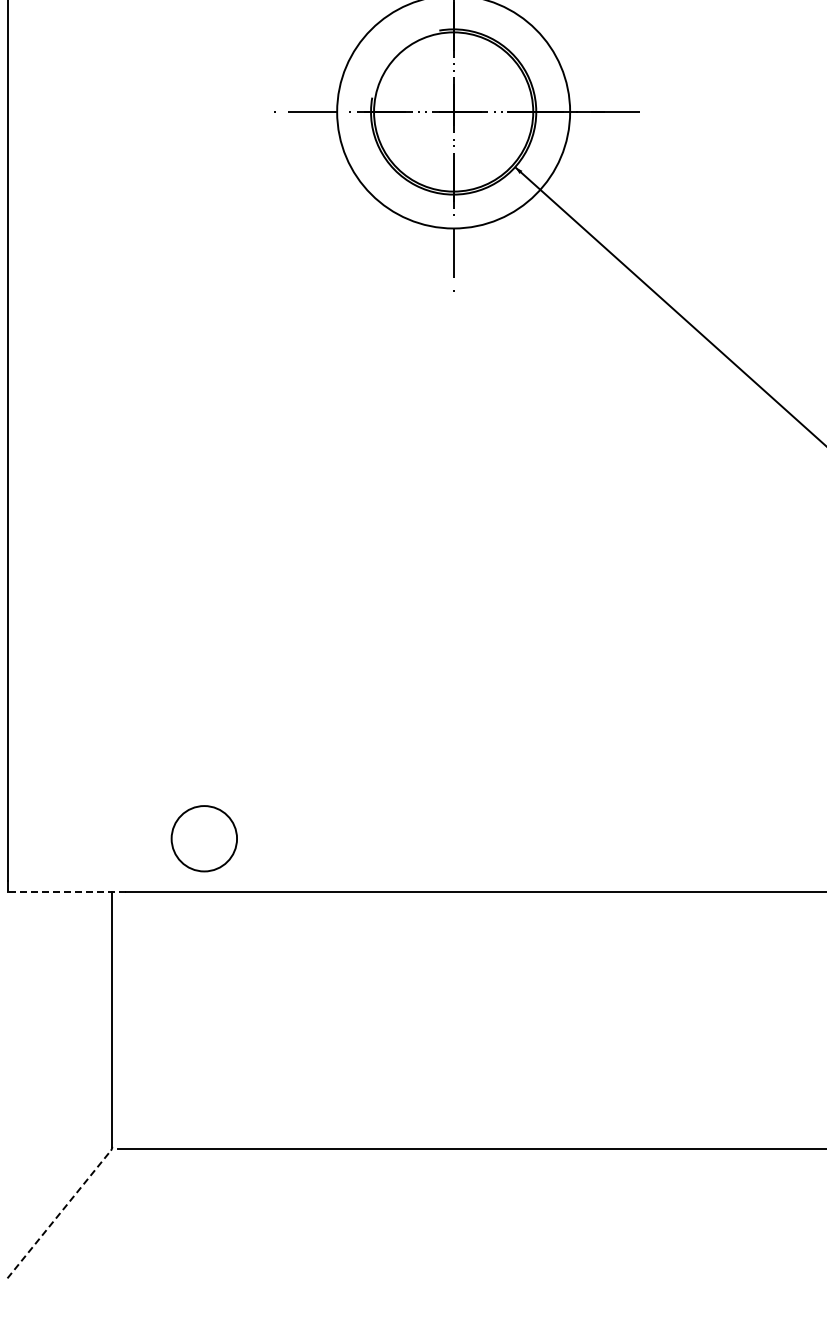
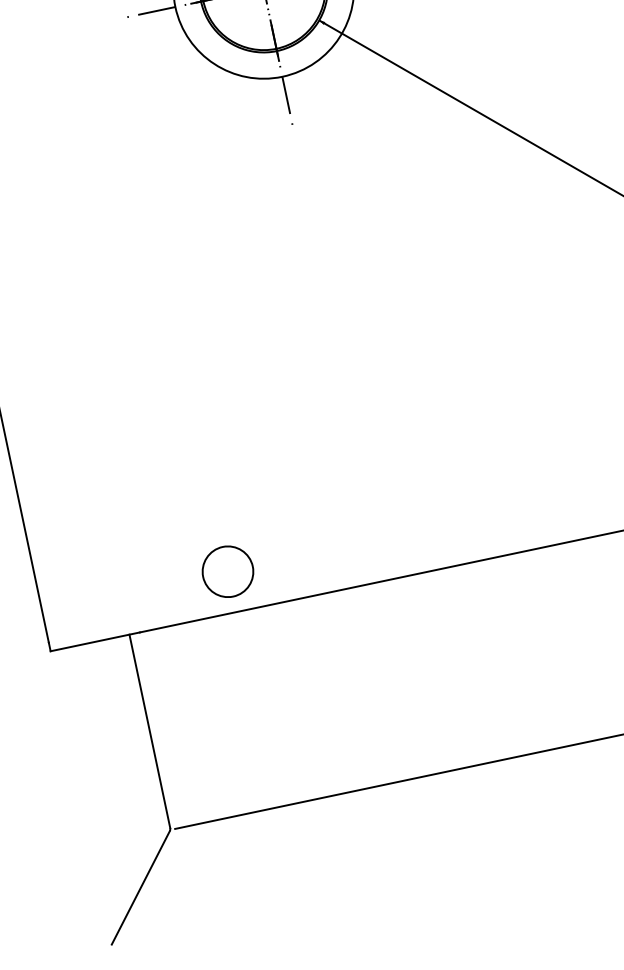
circle: (203, 838) -> (227, 571), moved
line: (67, 891) -> (95, 641), dashed -> solid
line: (59, 1214) -> (141, 887), dashed -> solid

